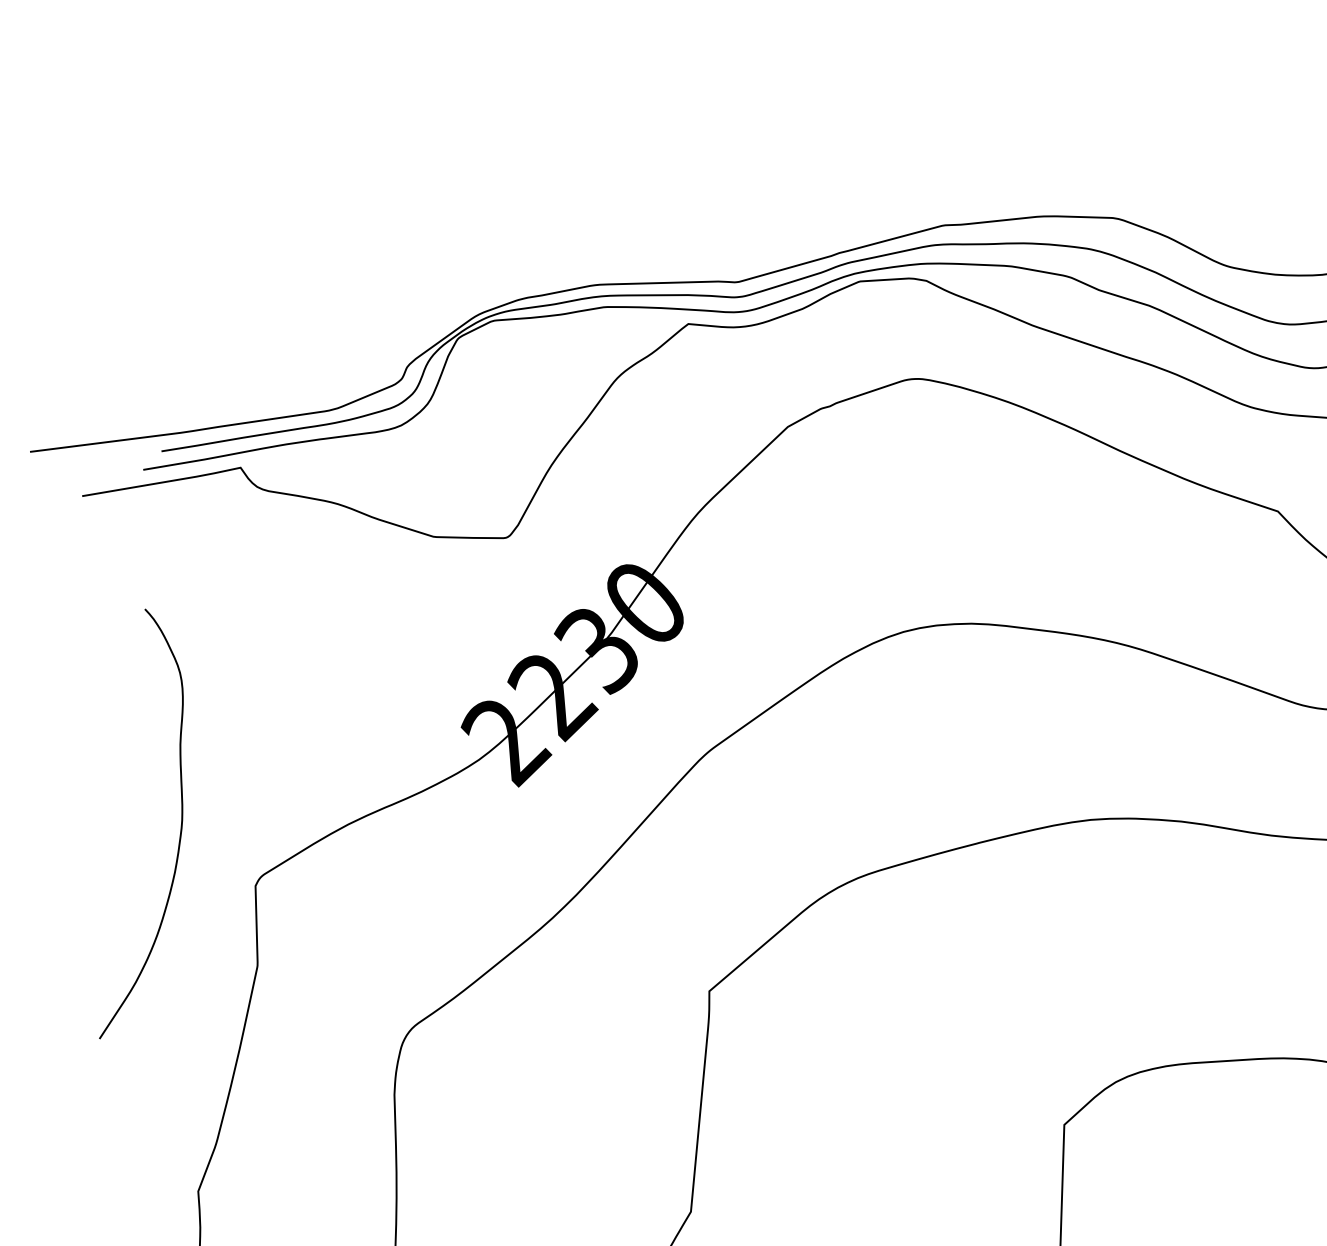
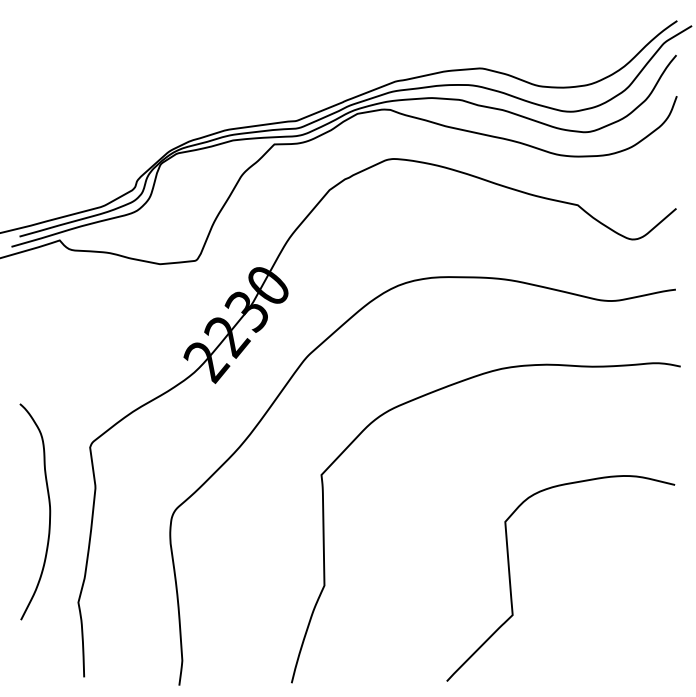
curve: (180, 829) -> (49, 511), moved

